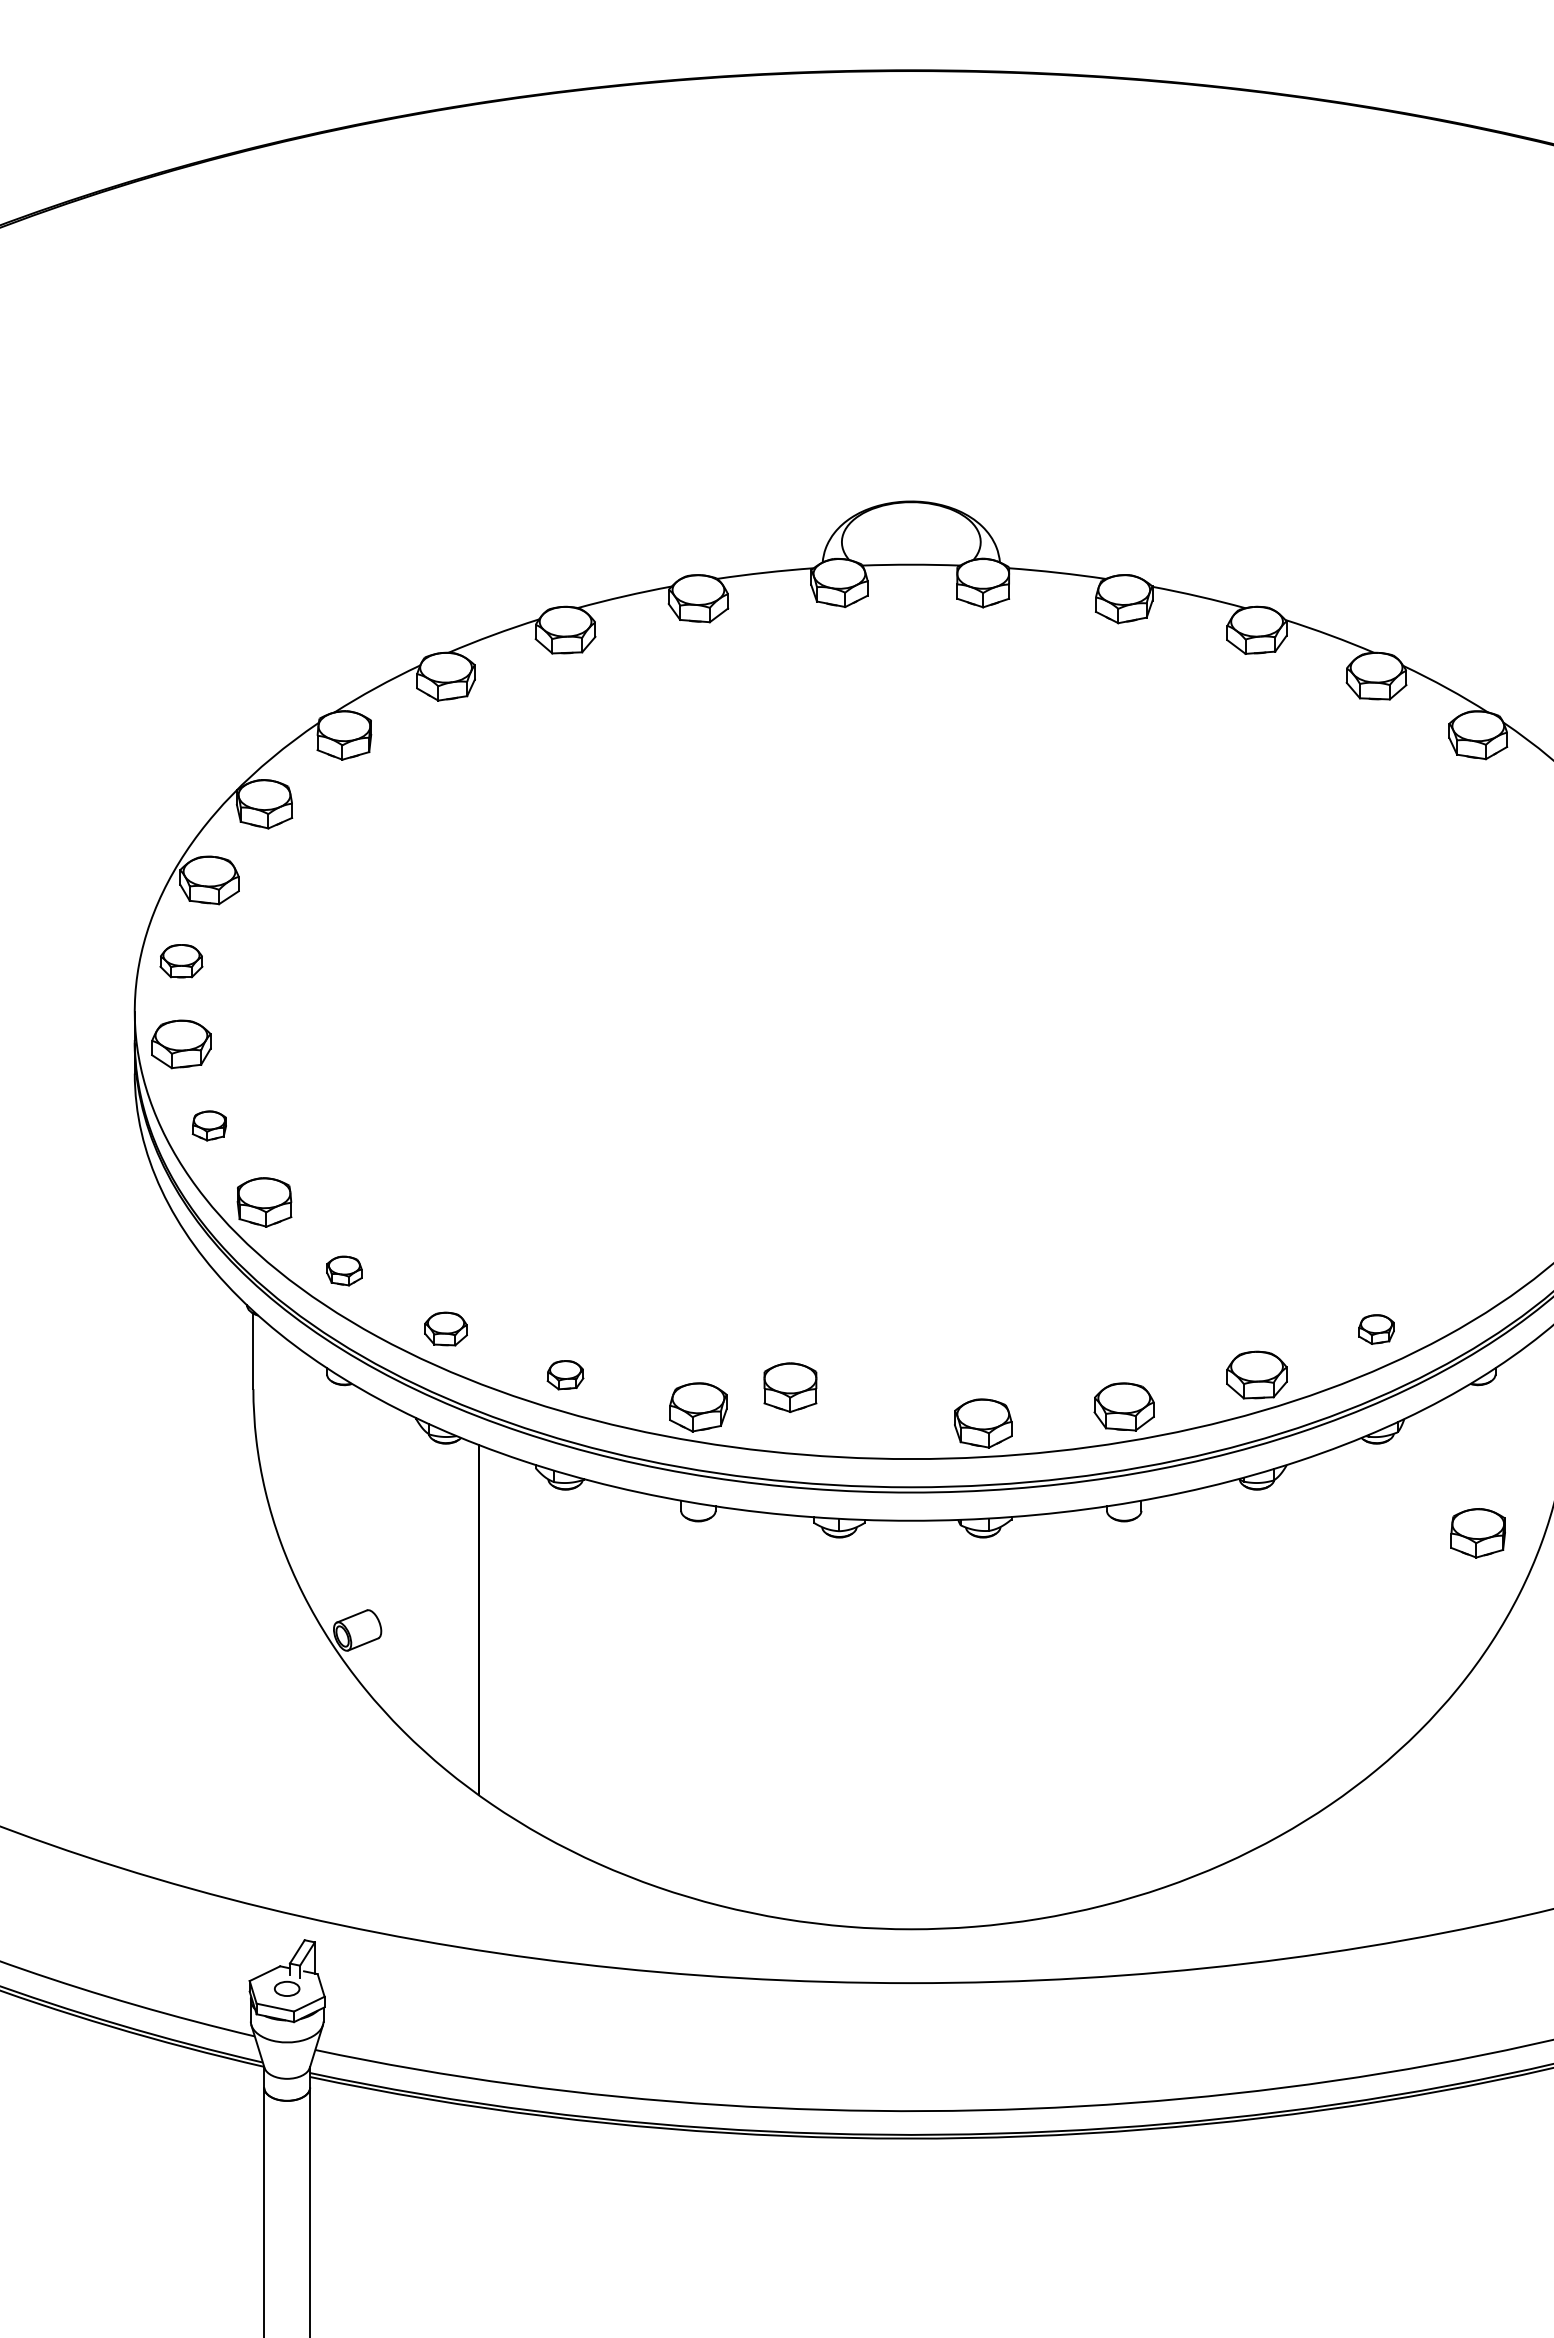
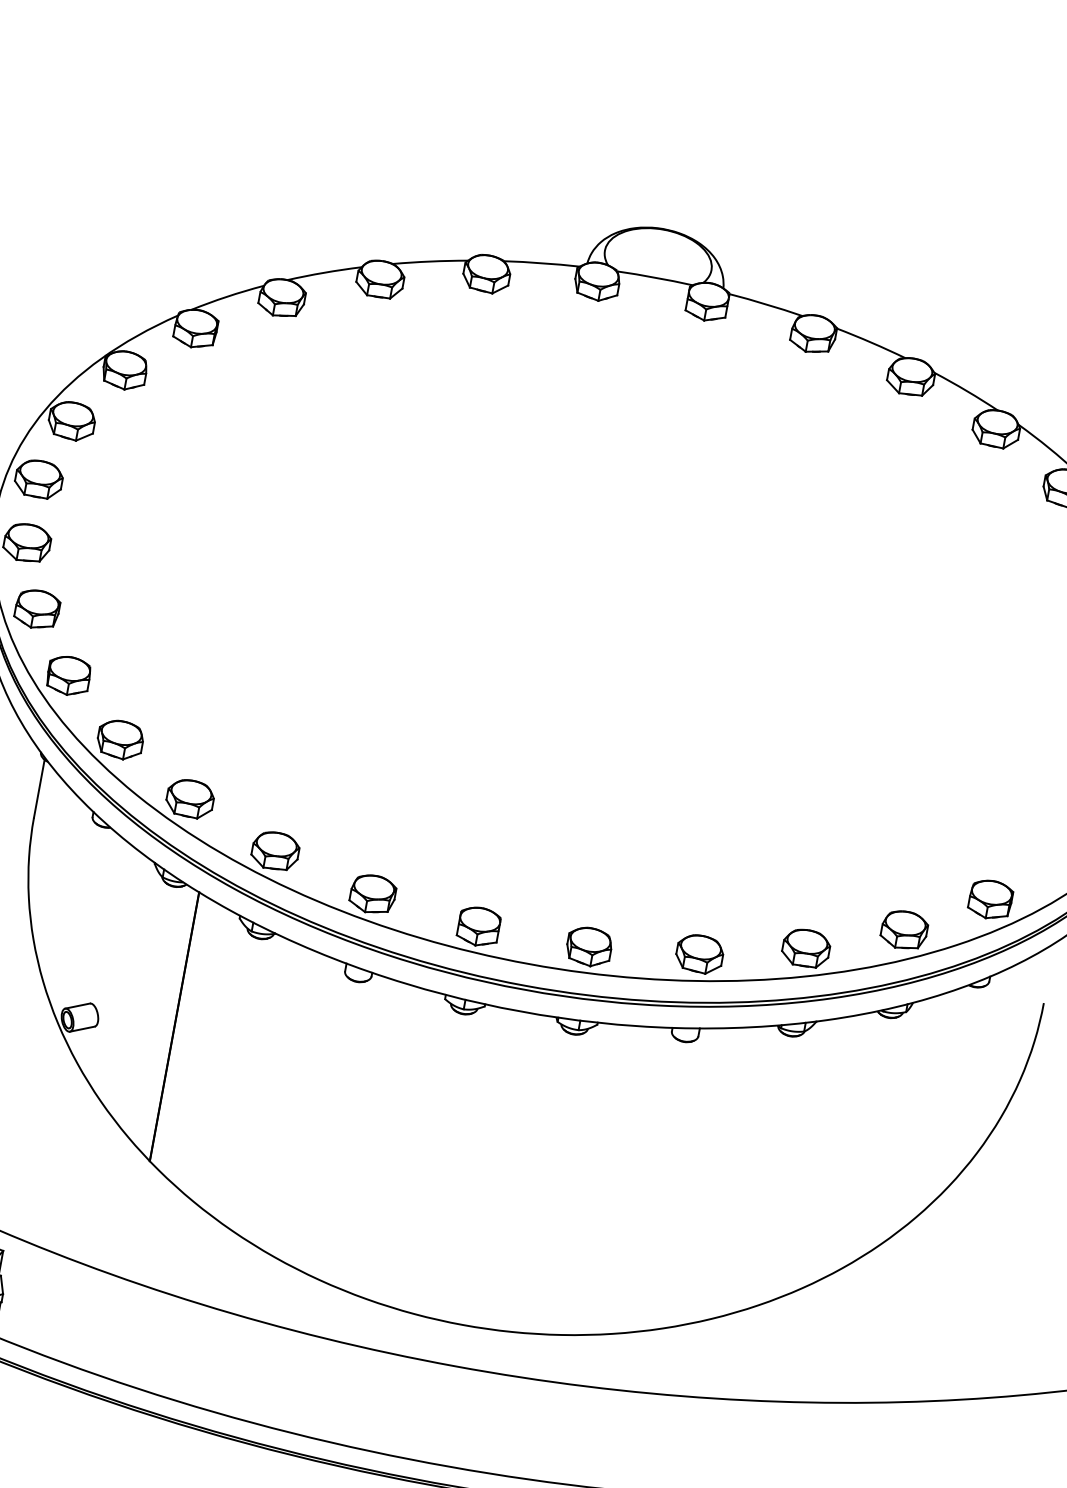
part: (181, 961) -> (39, 479), size x1.43
part: (209, 1125) -> (37, 609), size x1.67
part: (344, 1270) -> (120, 739), size x1.67
part: (445, 1328) -> (189, 798), size x1.43
part: (1376, 1329) -> (904, 930), size x1.67
part: (565, 1374) -> (275, 850), size x1.67
part: (790, 1387) -> (478, 926), moved
part: (1477, 1533) -> (990, 899), moved

